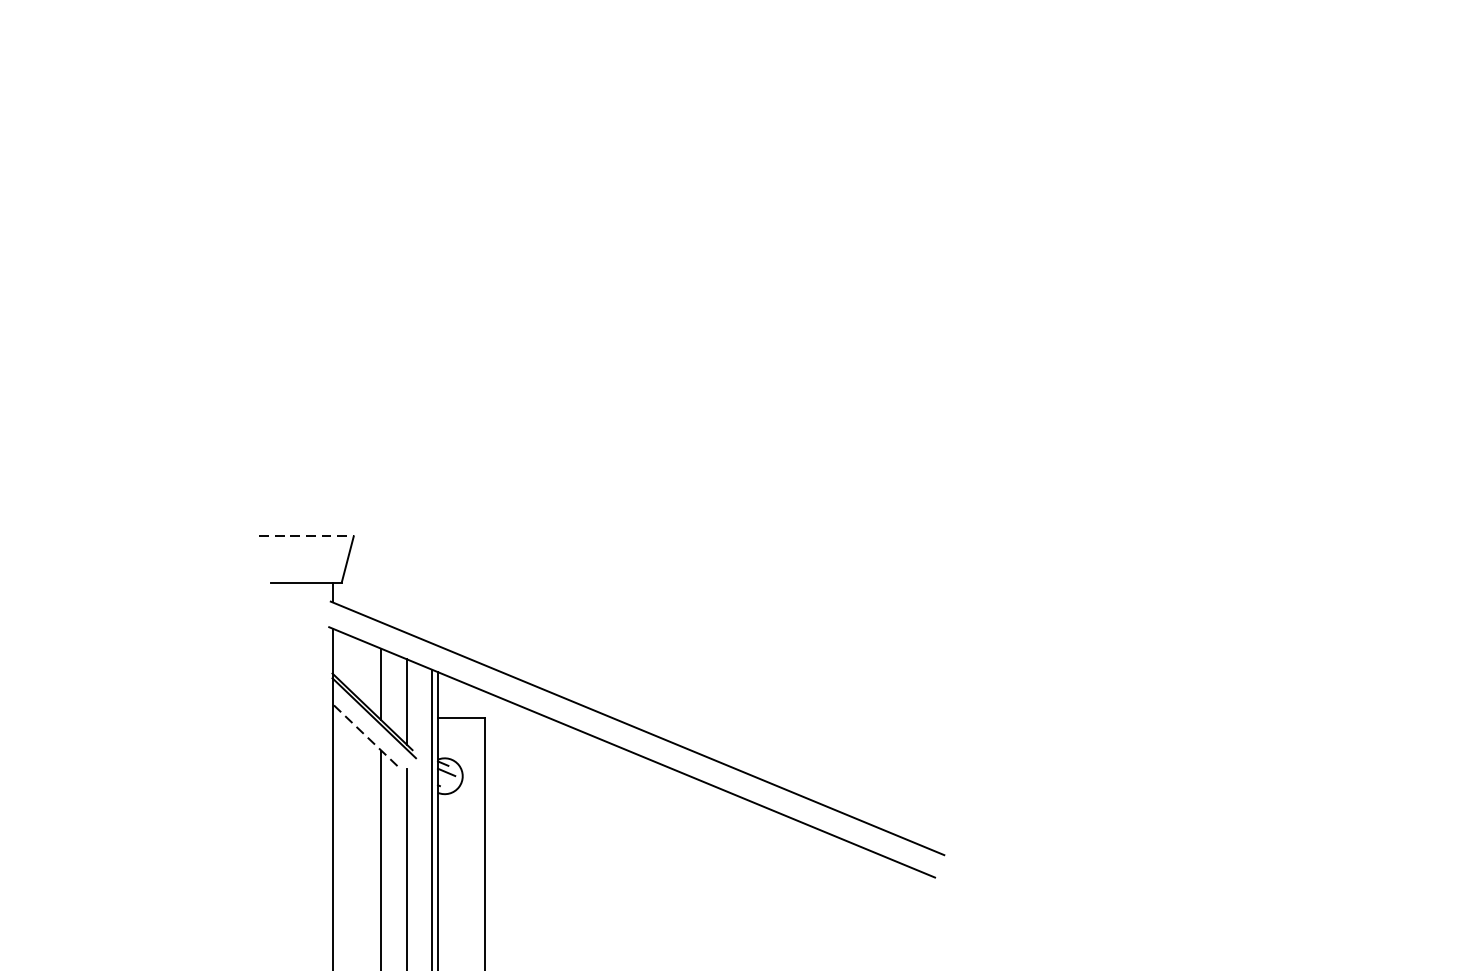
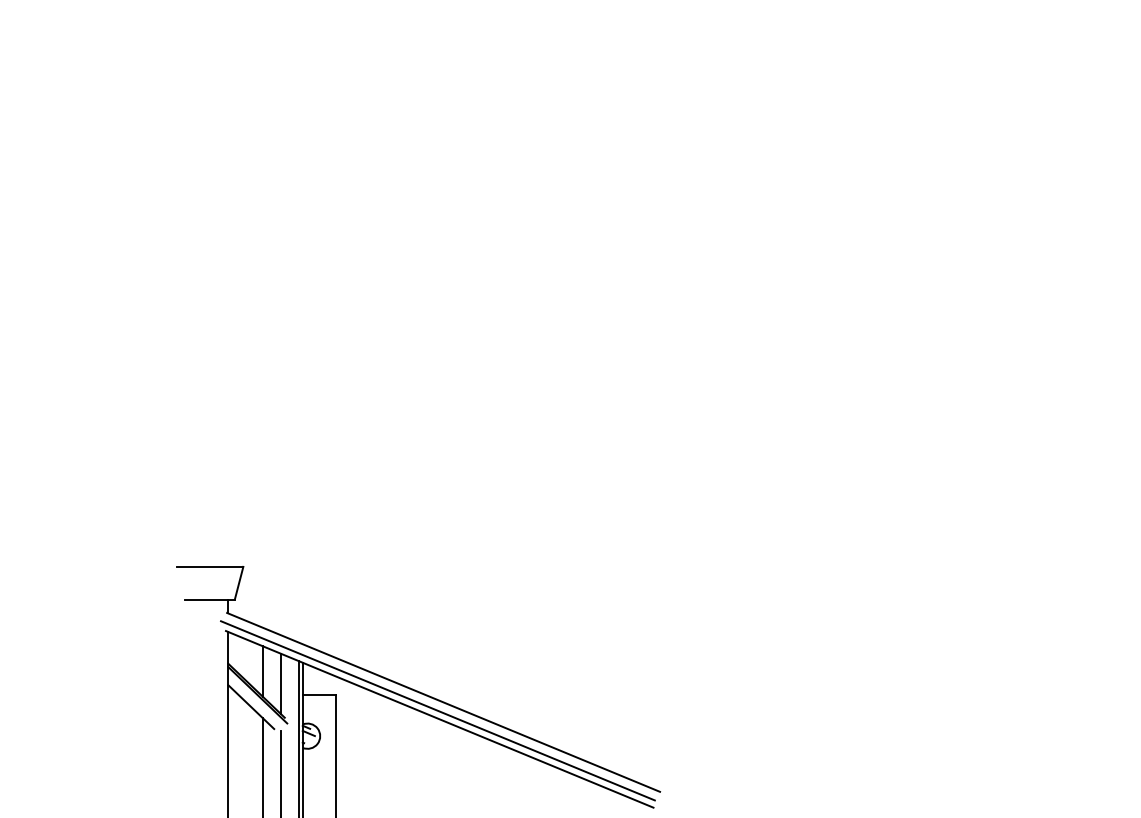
line: (307, 535) -> (210, 566), dashed -> solid
line: (365, 735) -> (251, 707), dashed -> solid
line: (628, 739) -> (437, 710), added

